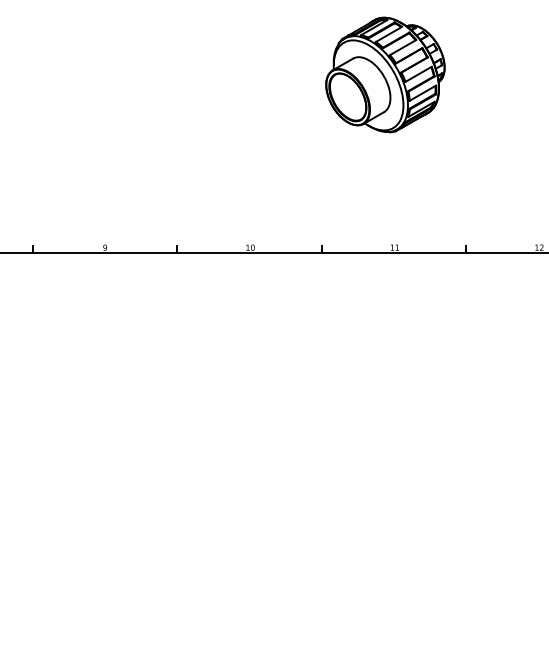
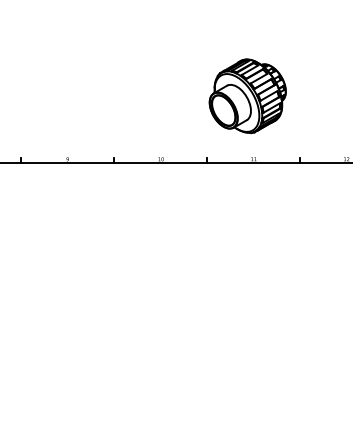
part: (385, 75) -> (247, 96), moved

